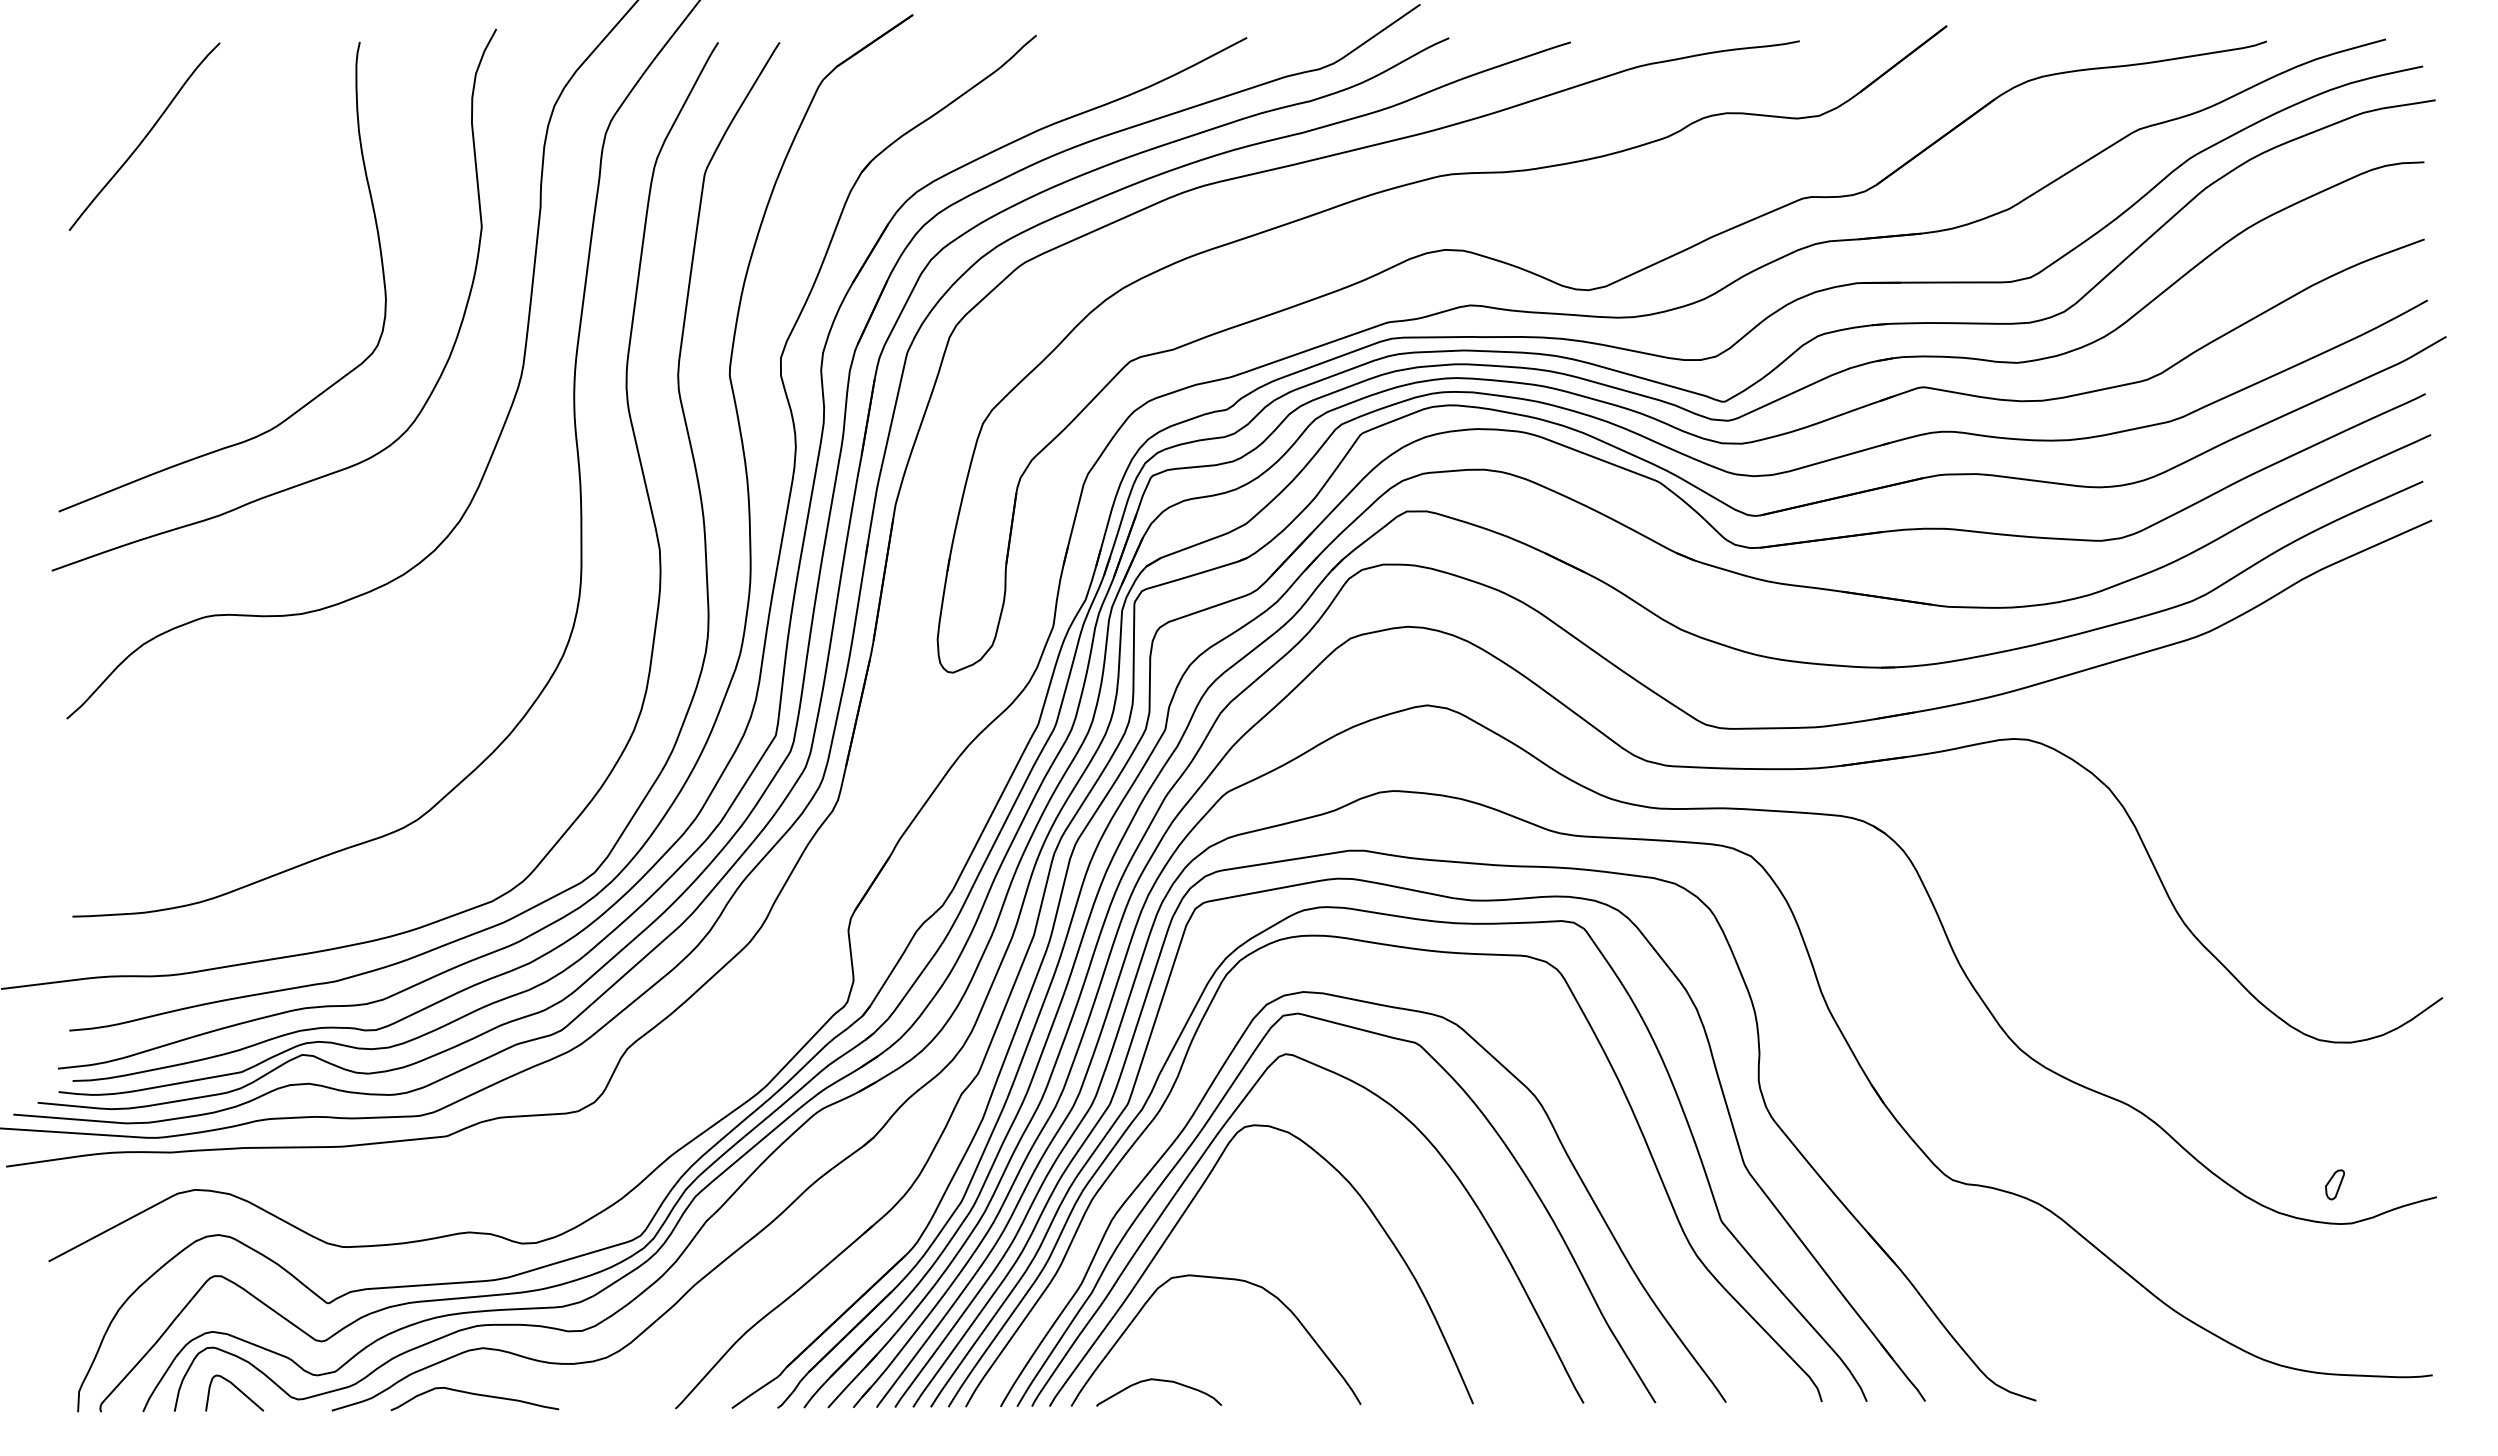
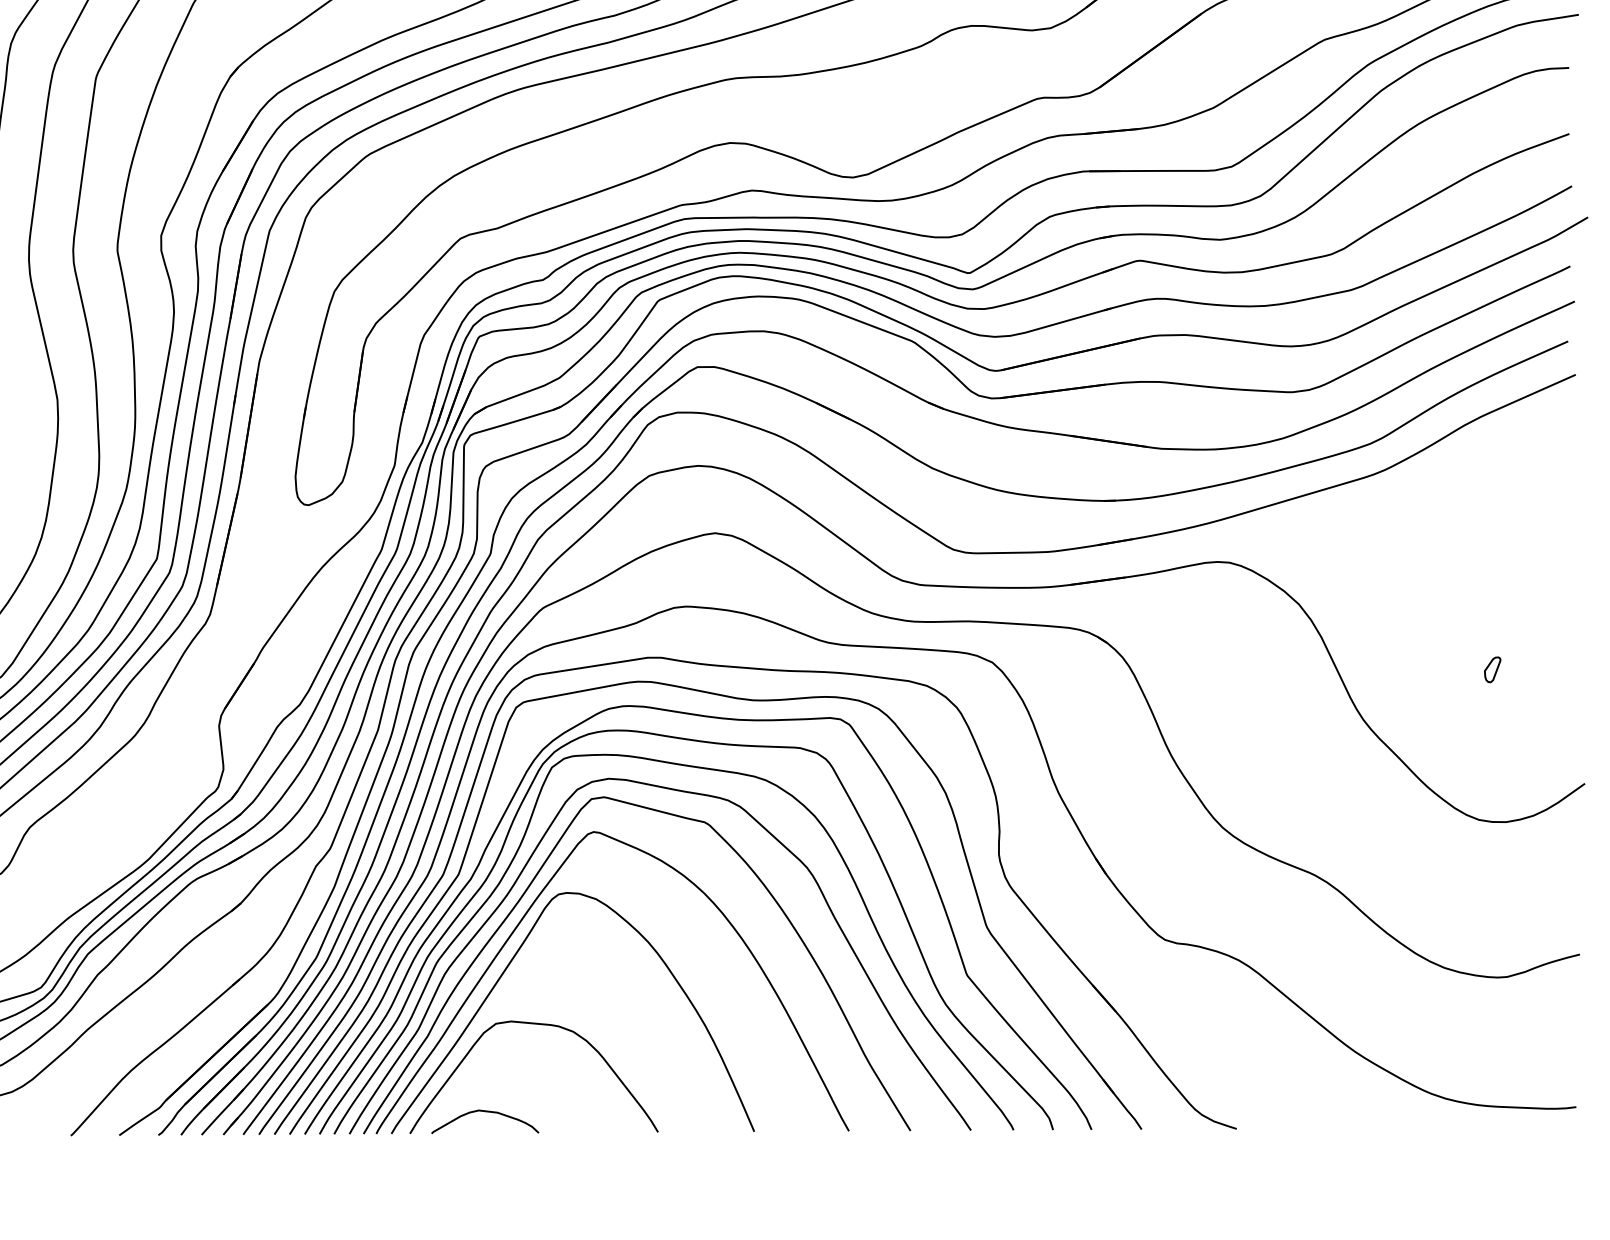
curve: (1411, 980) -> (701, 768), added
part: (2334, 1184) -> (1492, 669), moved

